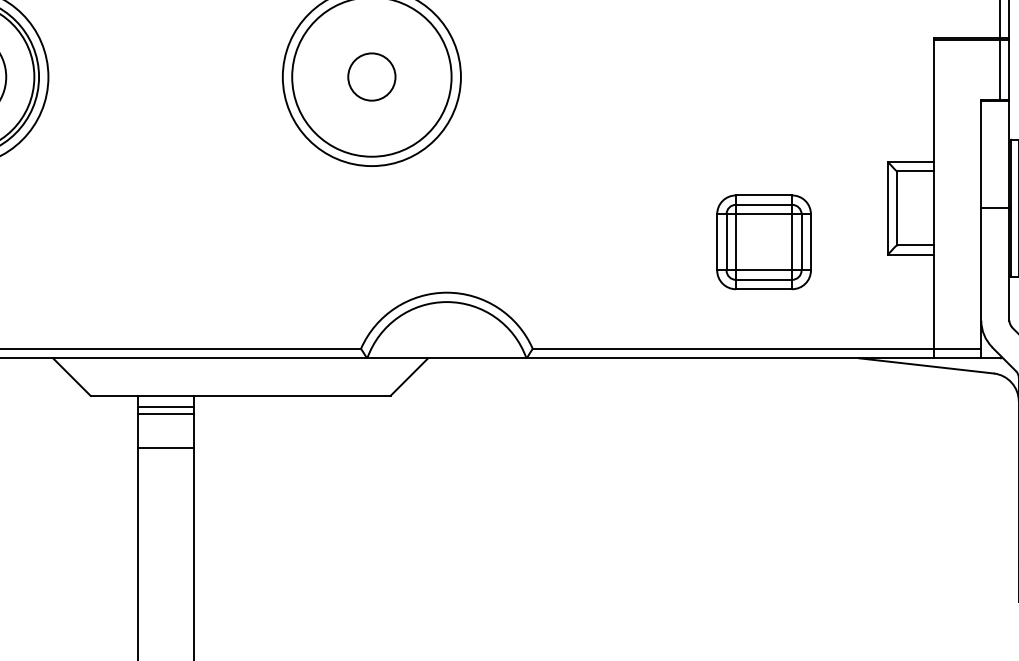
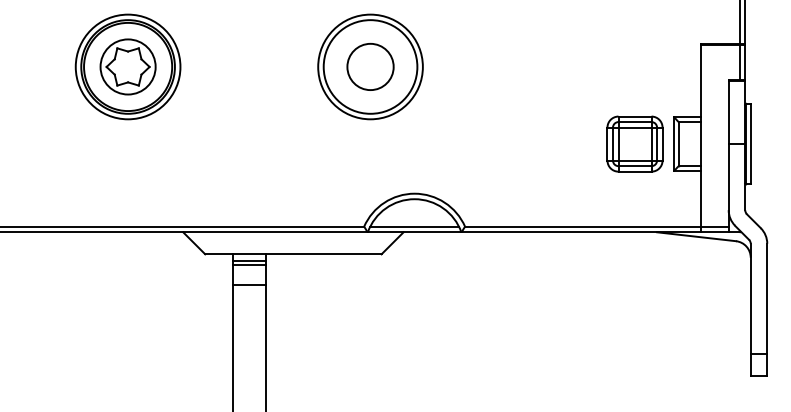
circle: (371, 76) -> (370, 66), size x1.67
part: (763, 241) -> (634, 143), moved
line: (446, 348) -> (414, 226), added

